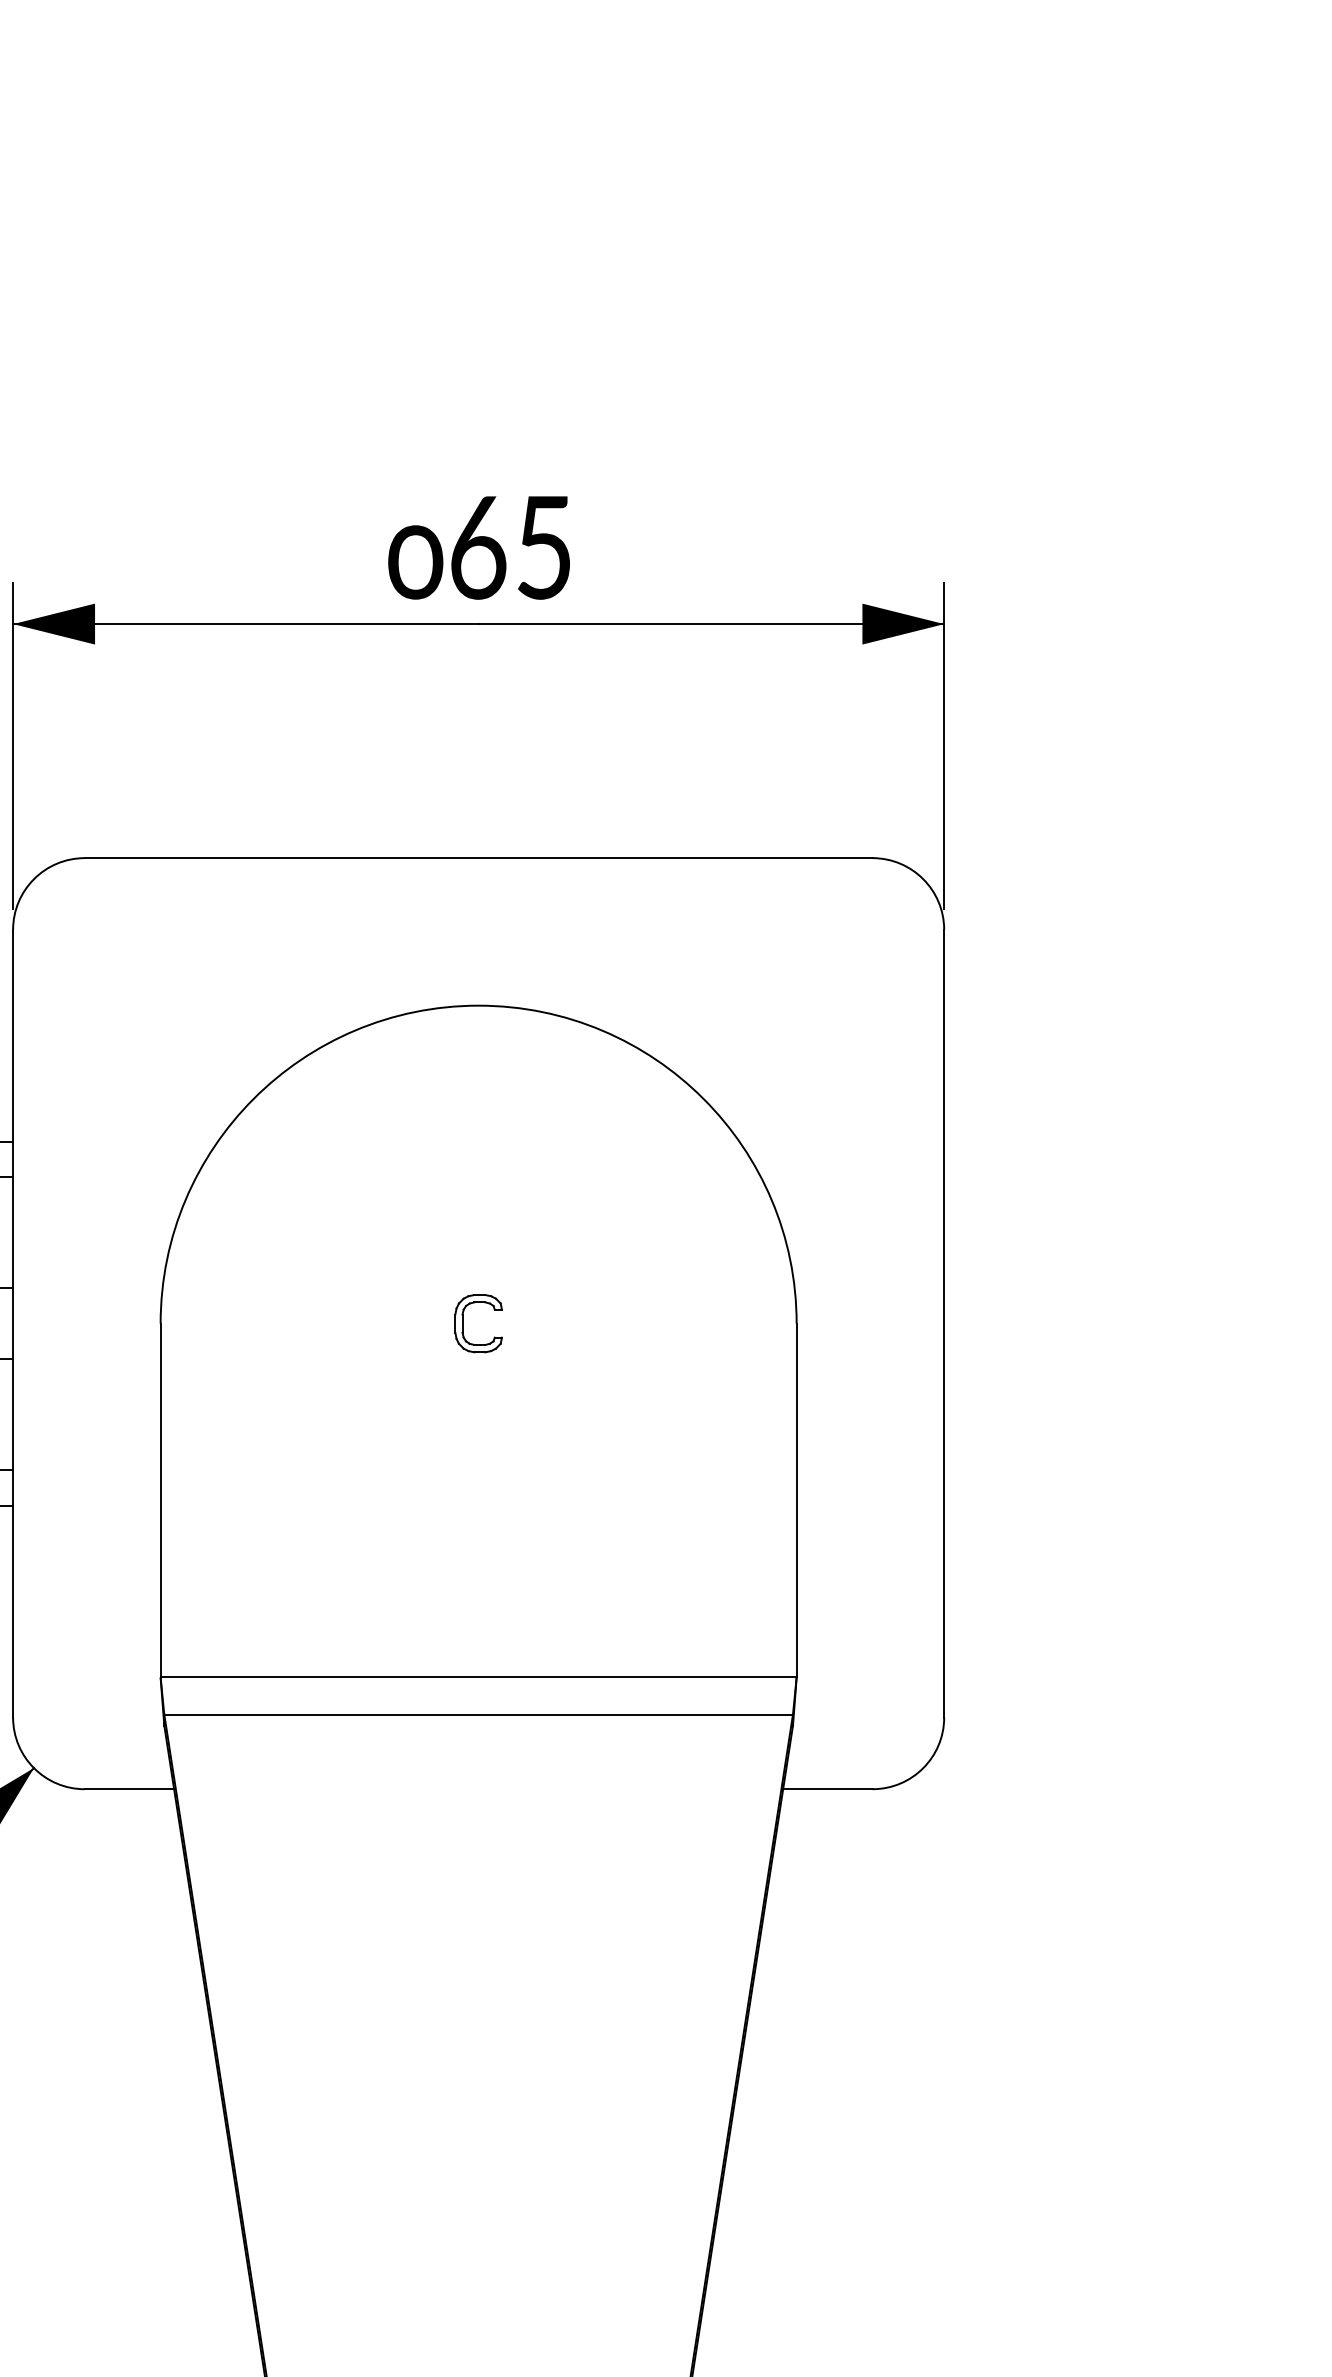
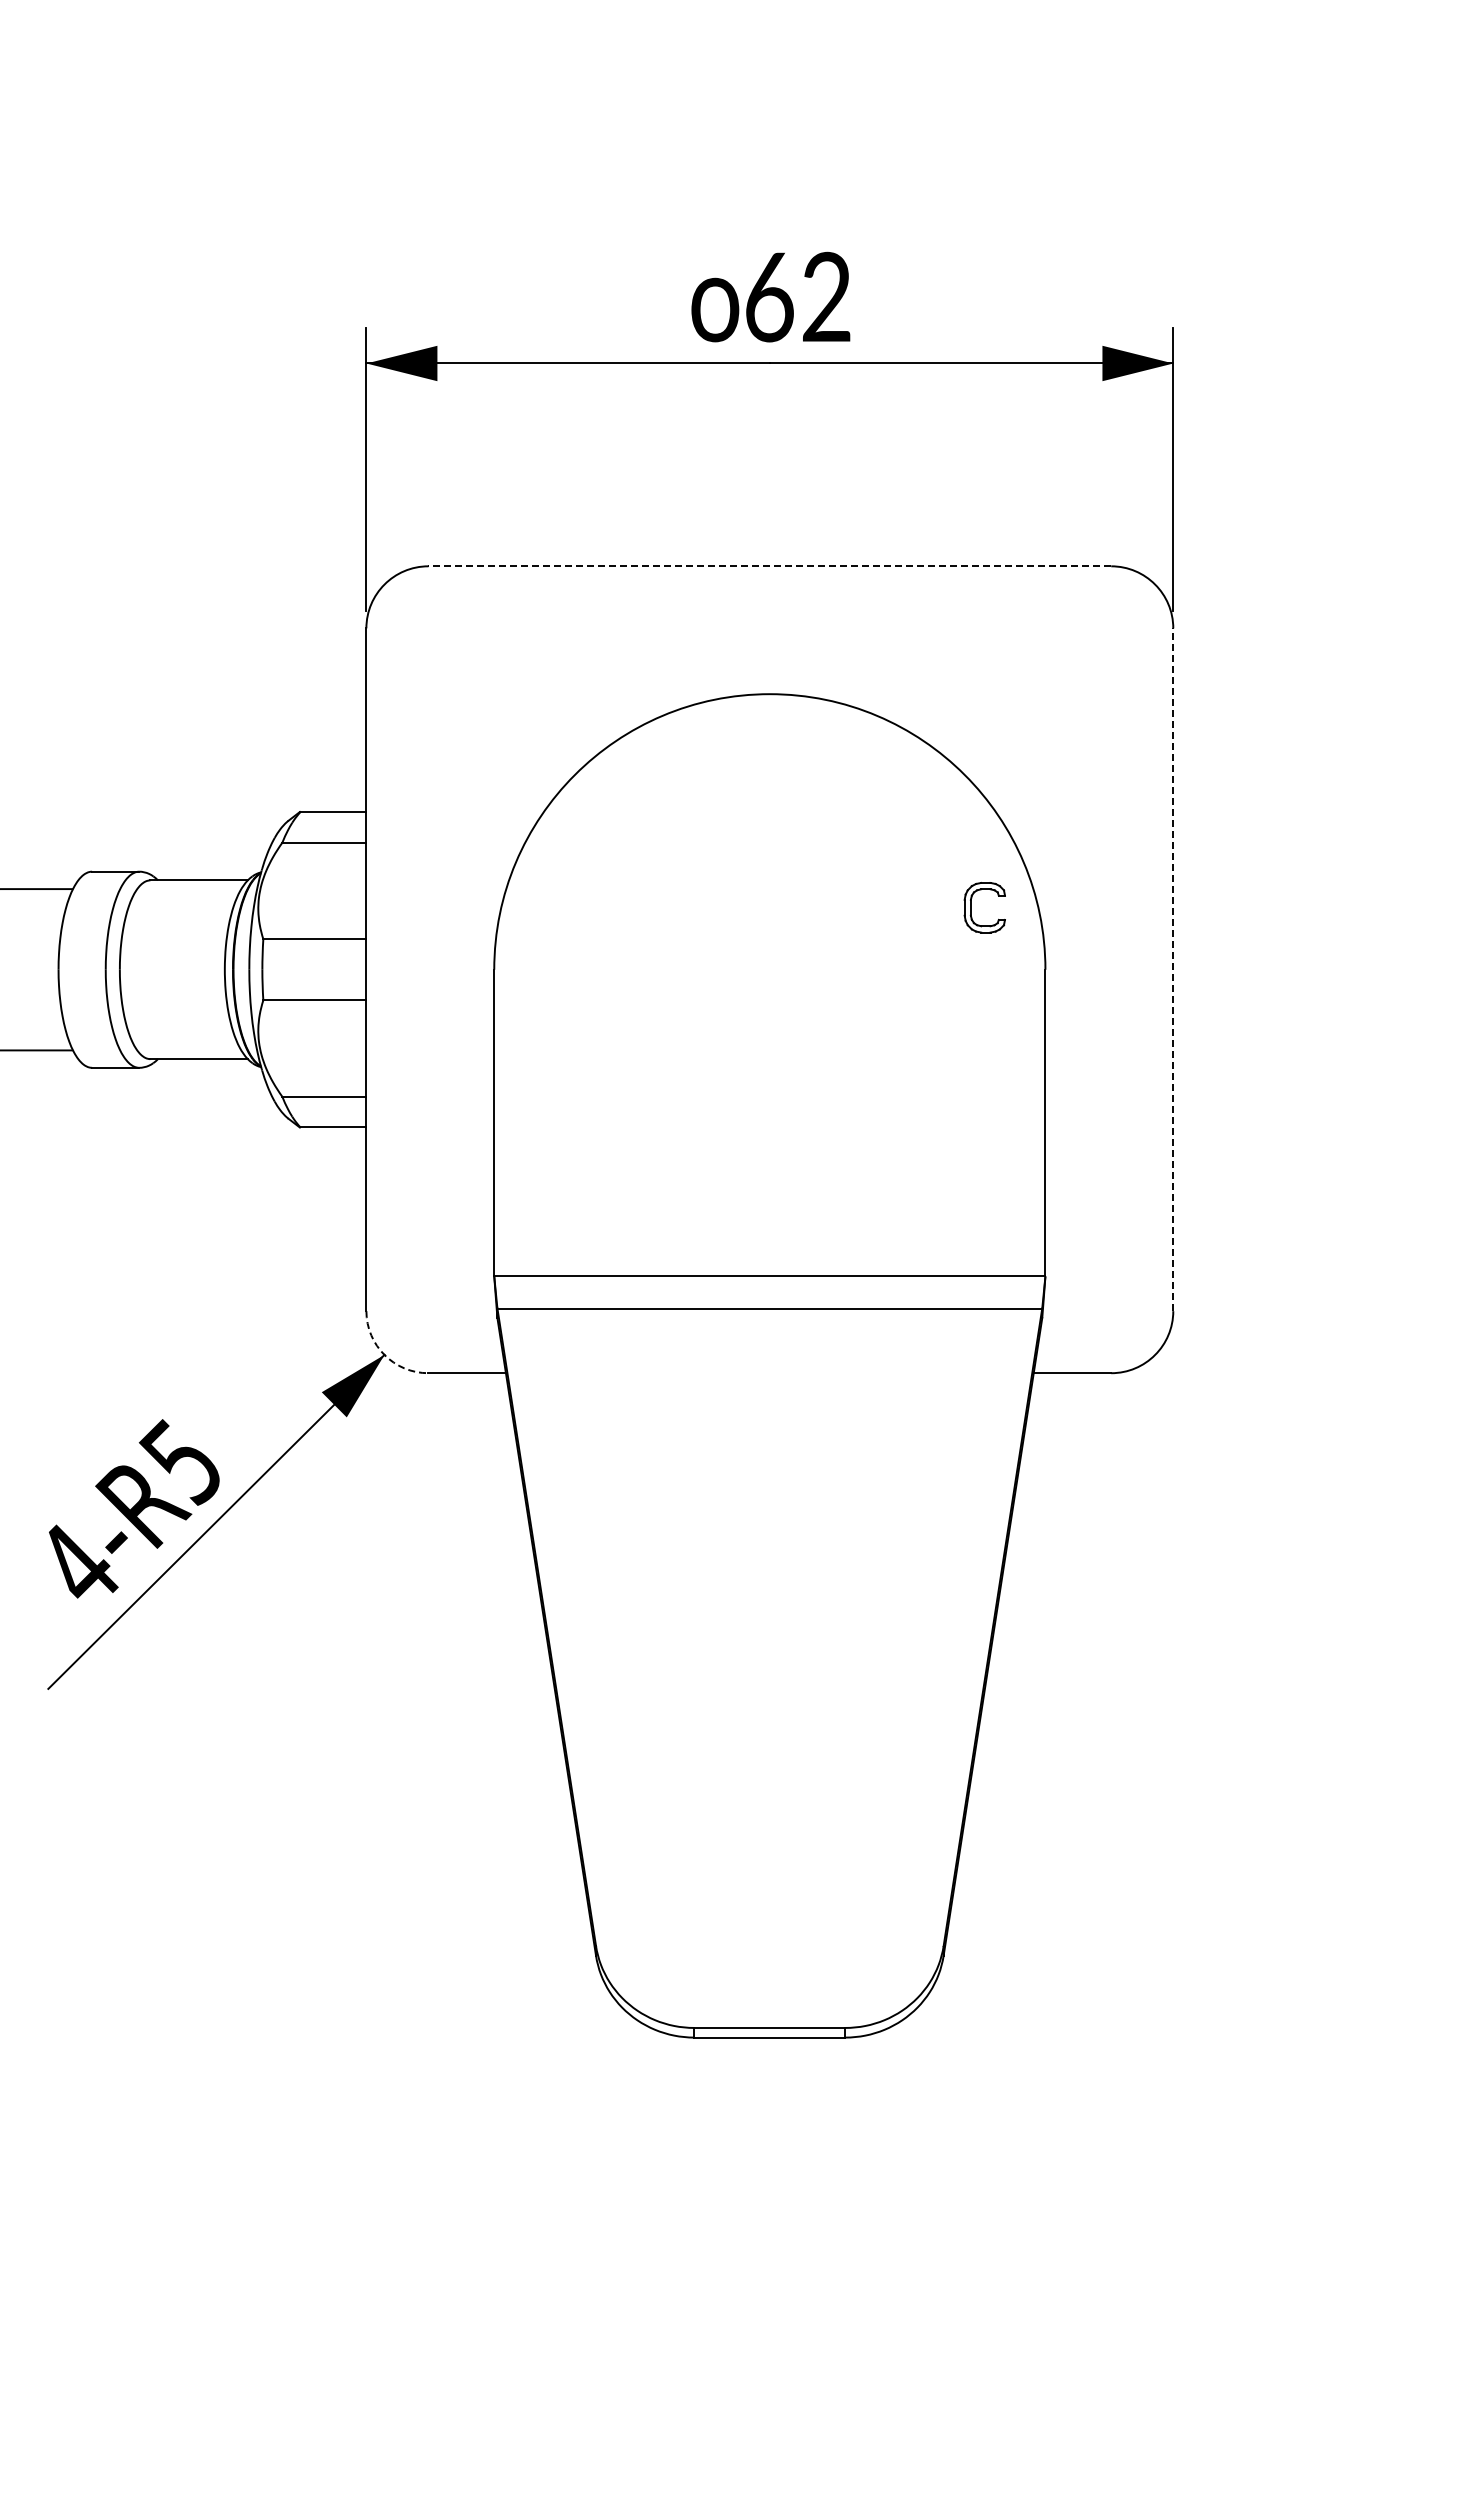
text: (544, 546) -> (826, 296), 65 -> 62
line: (478, 858) -> (769, 566), solid -> dashed
part: (463, 1323) -> (971, 907), moved
line: (944, 1323) -> (1173, 969), solid -> dashed
arc: (33, 1768) -> (384, 1355), solid -> dashed

